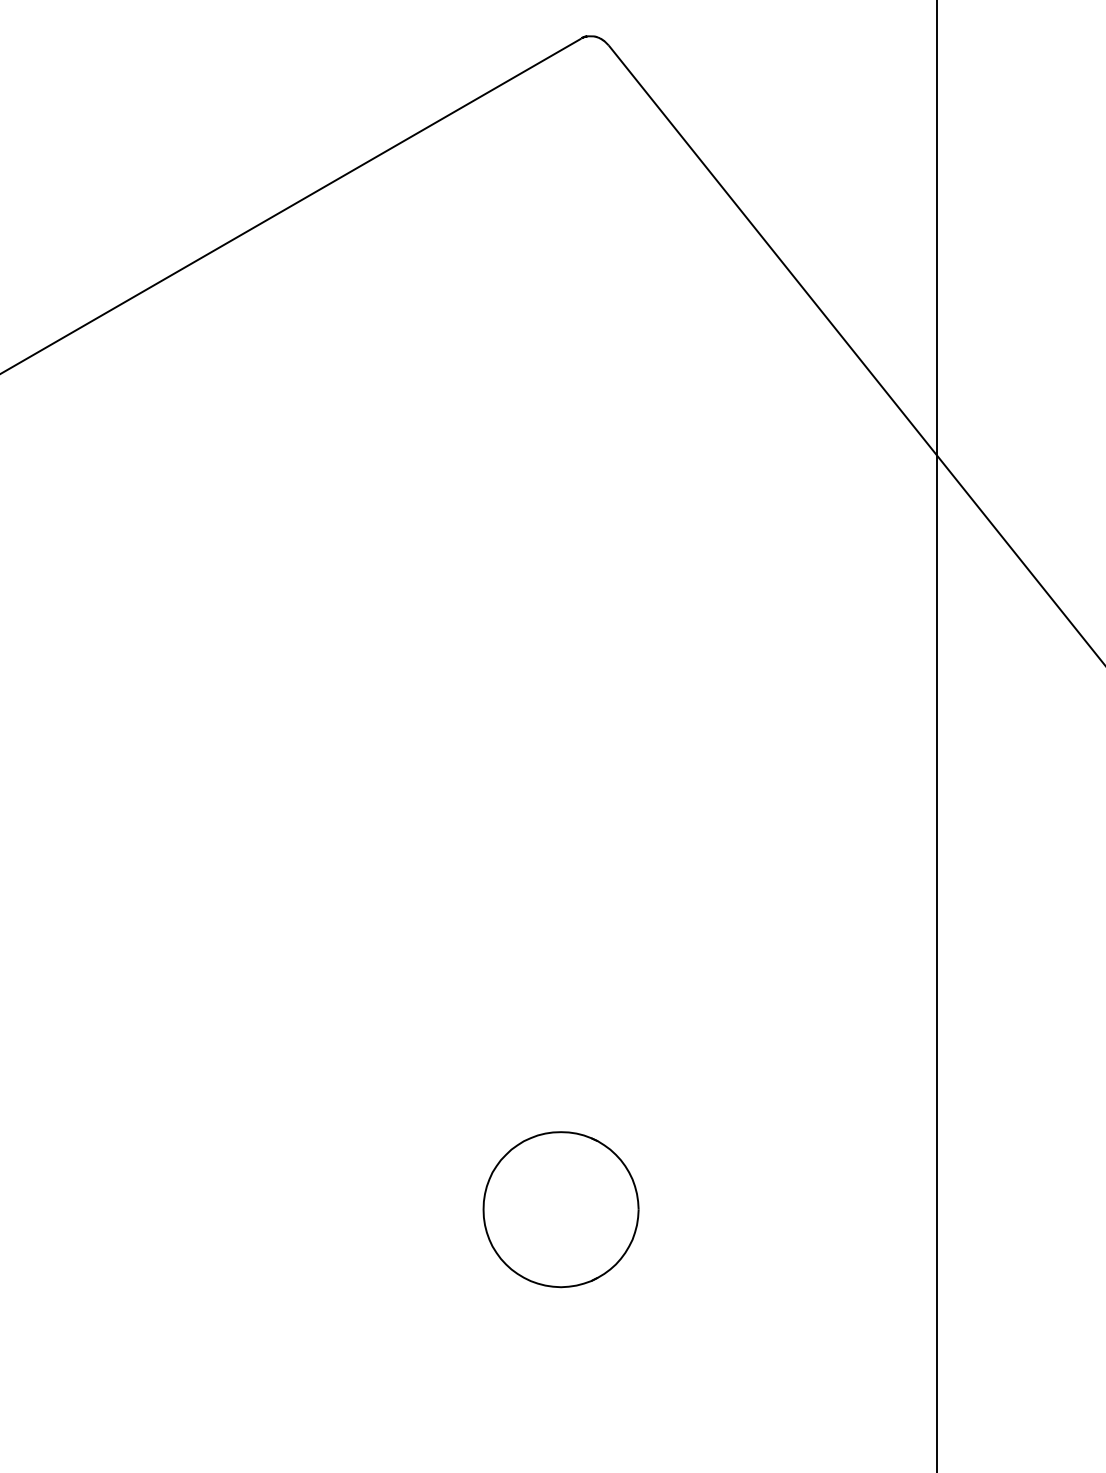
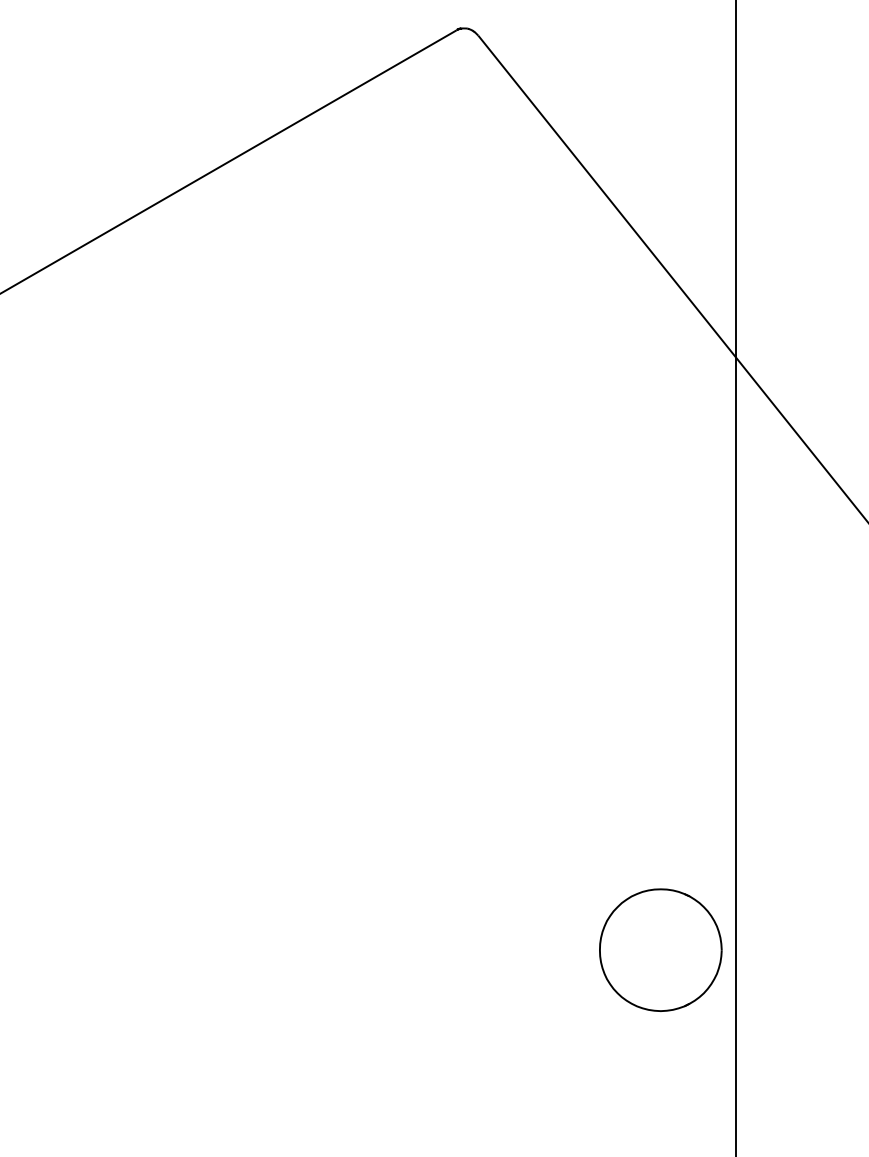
part: (560, 1209) -> (660, 950), moved

